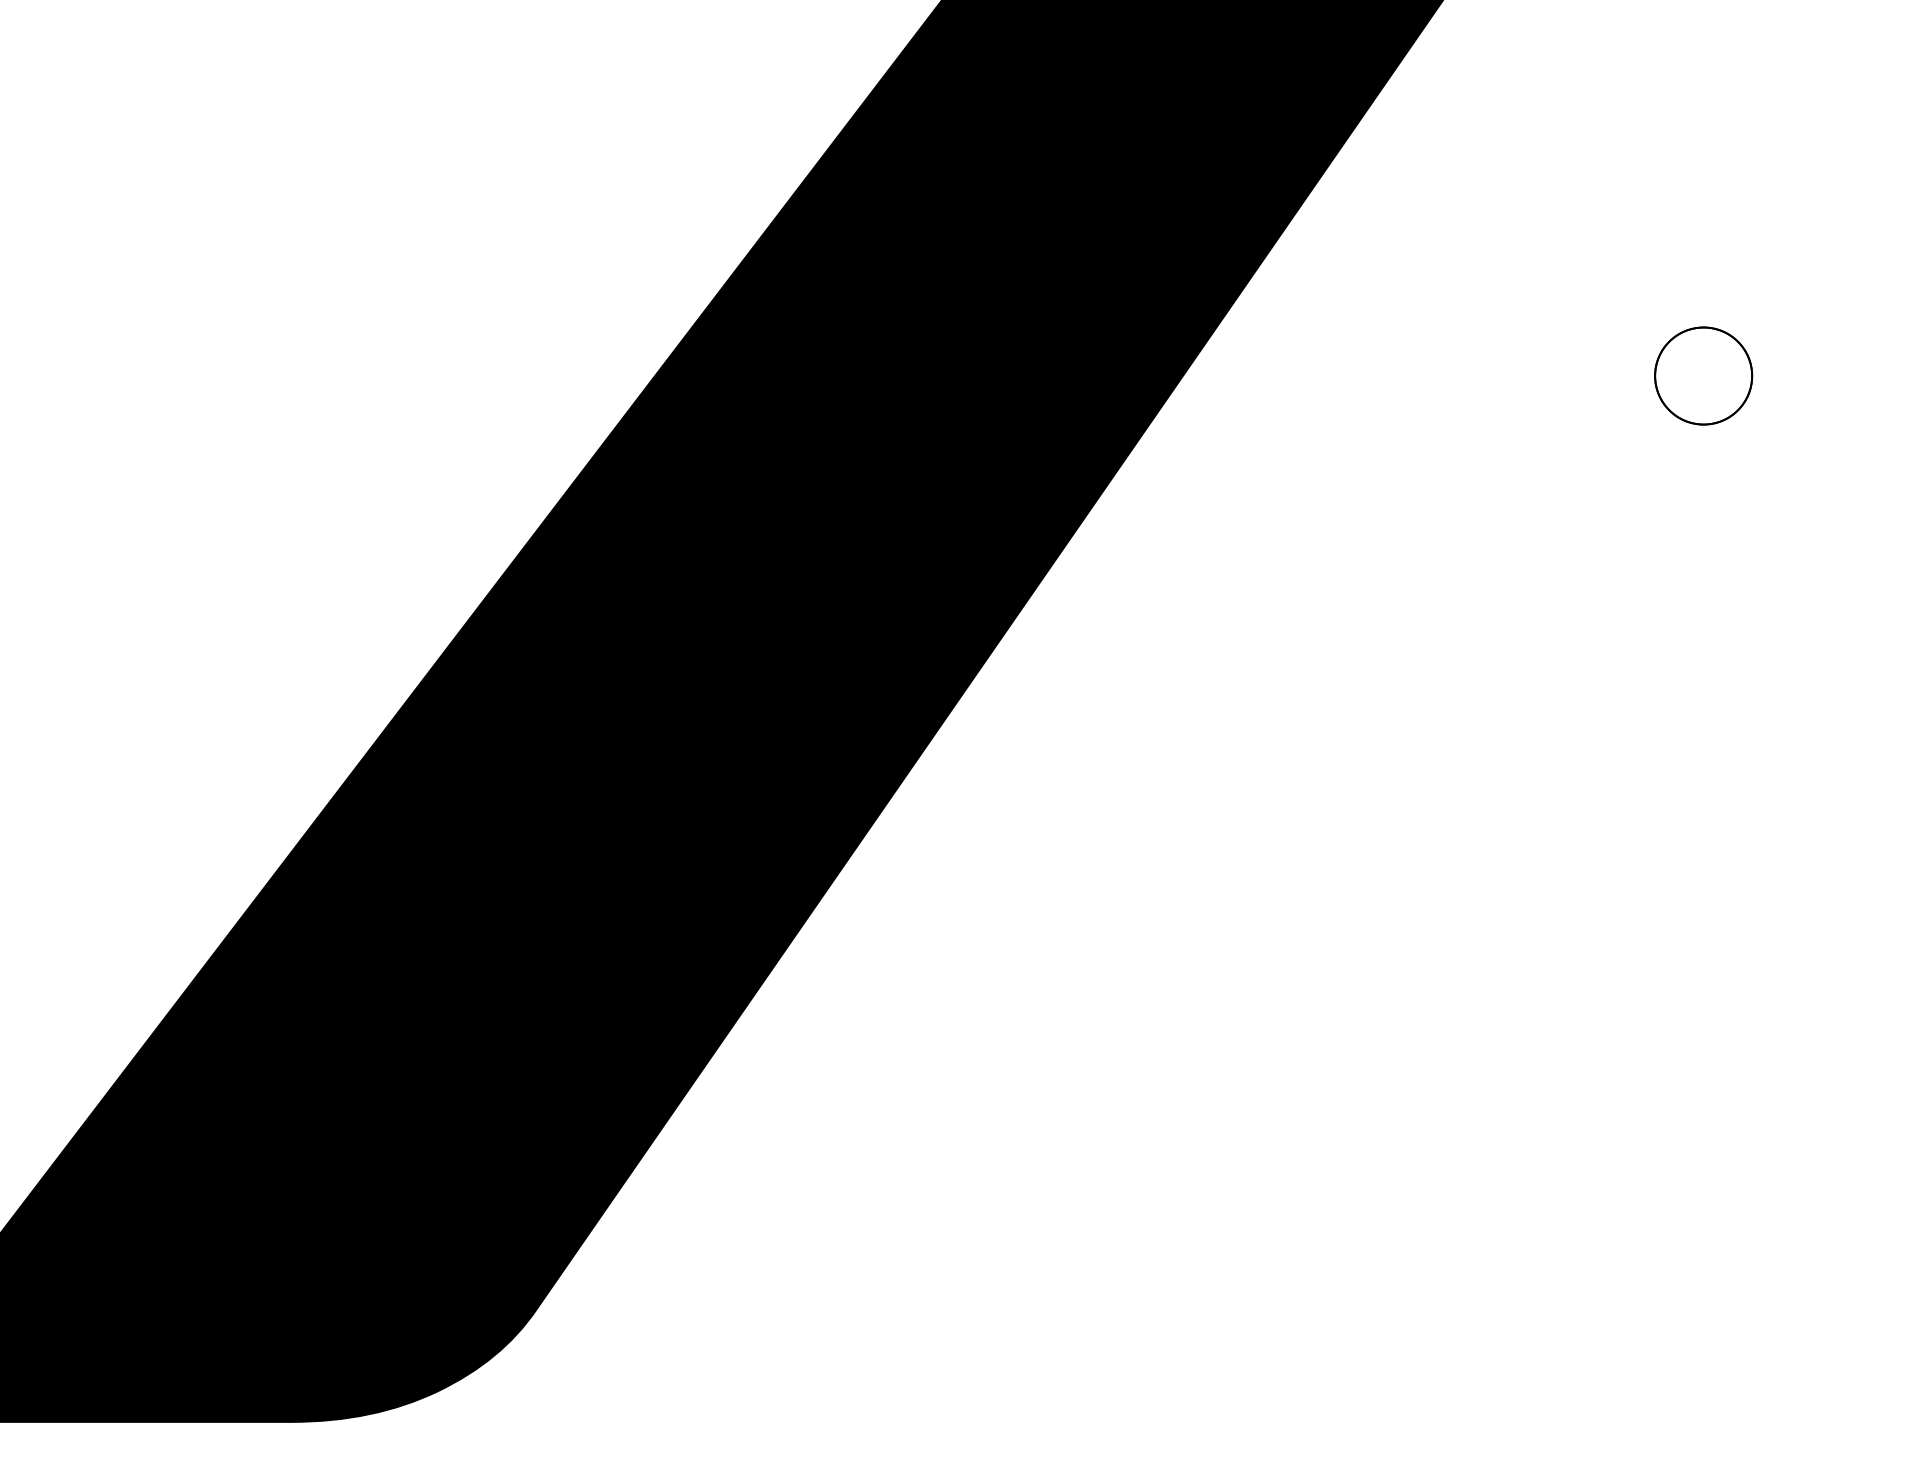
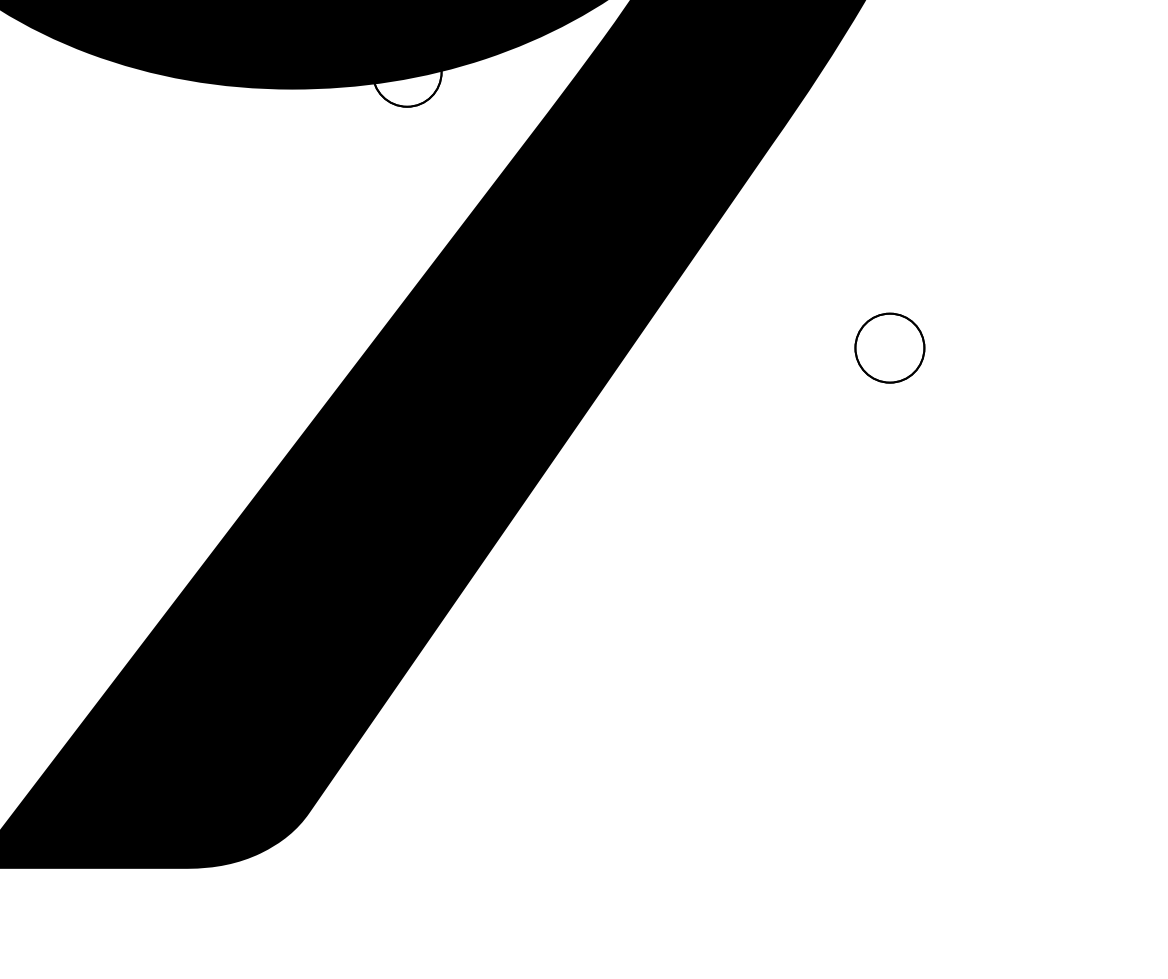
part: (1702, 374) -> (889, 347), size x1.43

